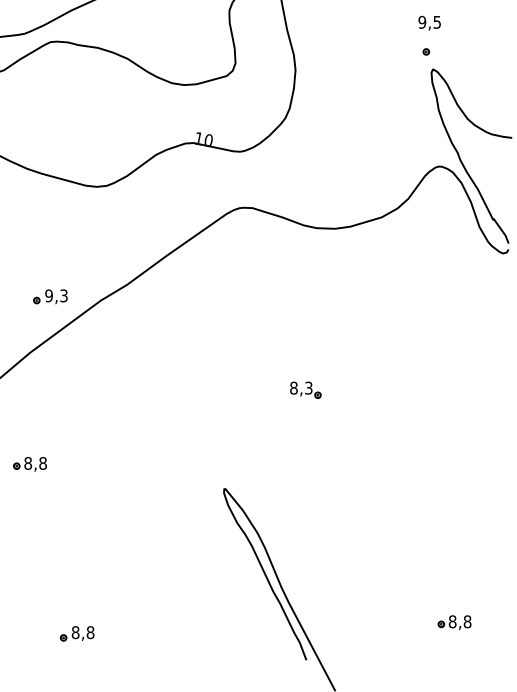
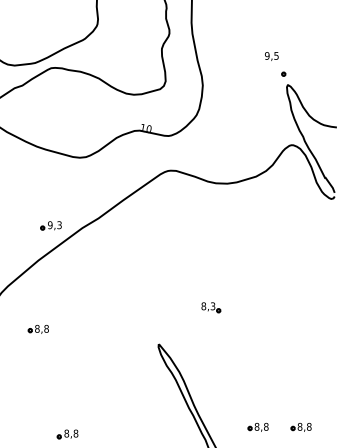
text: (429, 23) -> (271, 56), moved
part: (306, 390) -> (211, 307), moved
part: (383, 622) -> (257, 427), added

